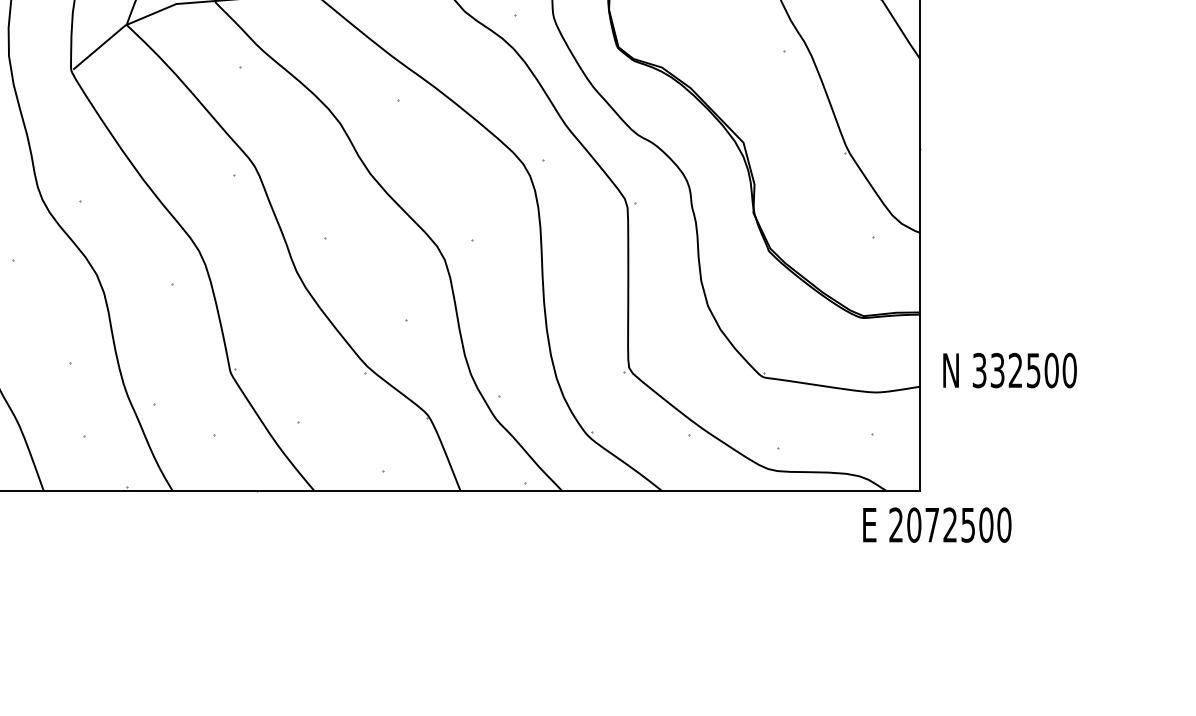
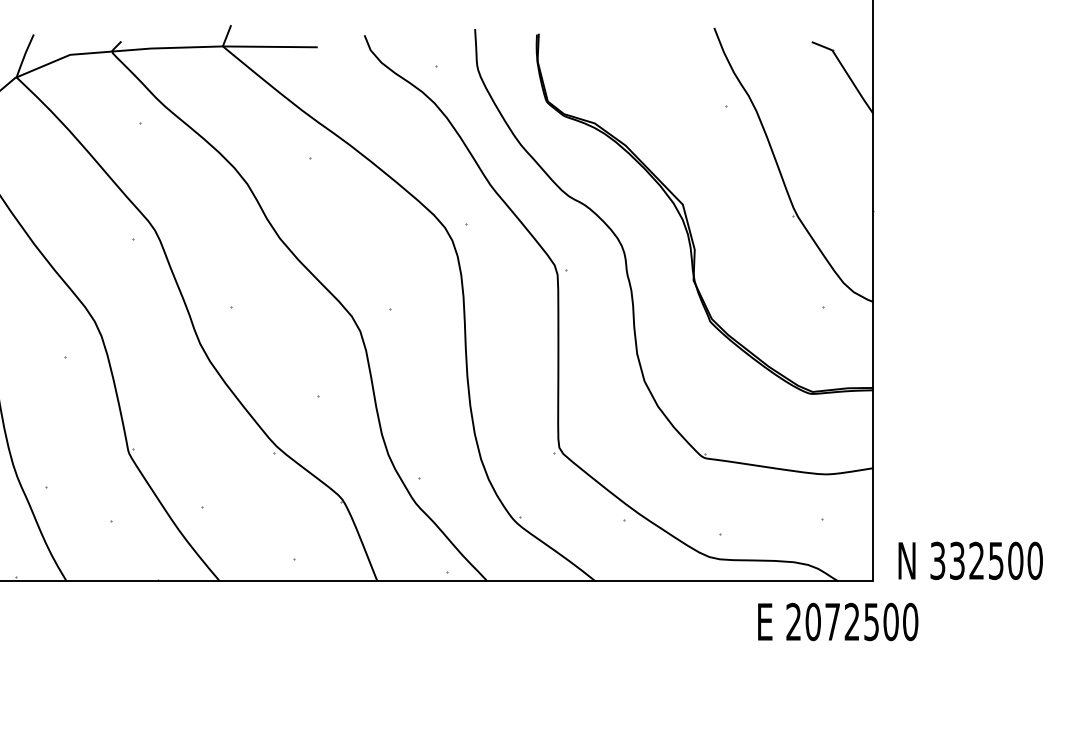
text: (1009, 370) -> (970, 560), moved
text: (937, 524) -> (838, 621), moved

